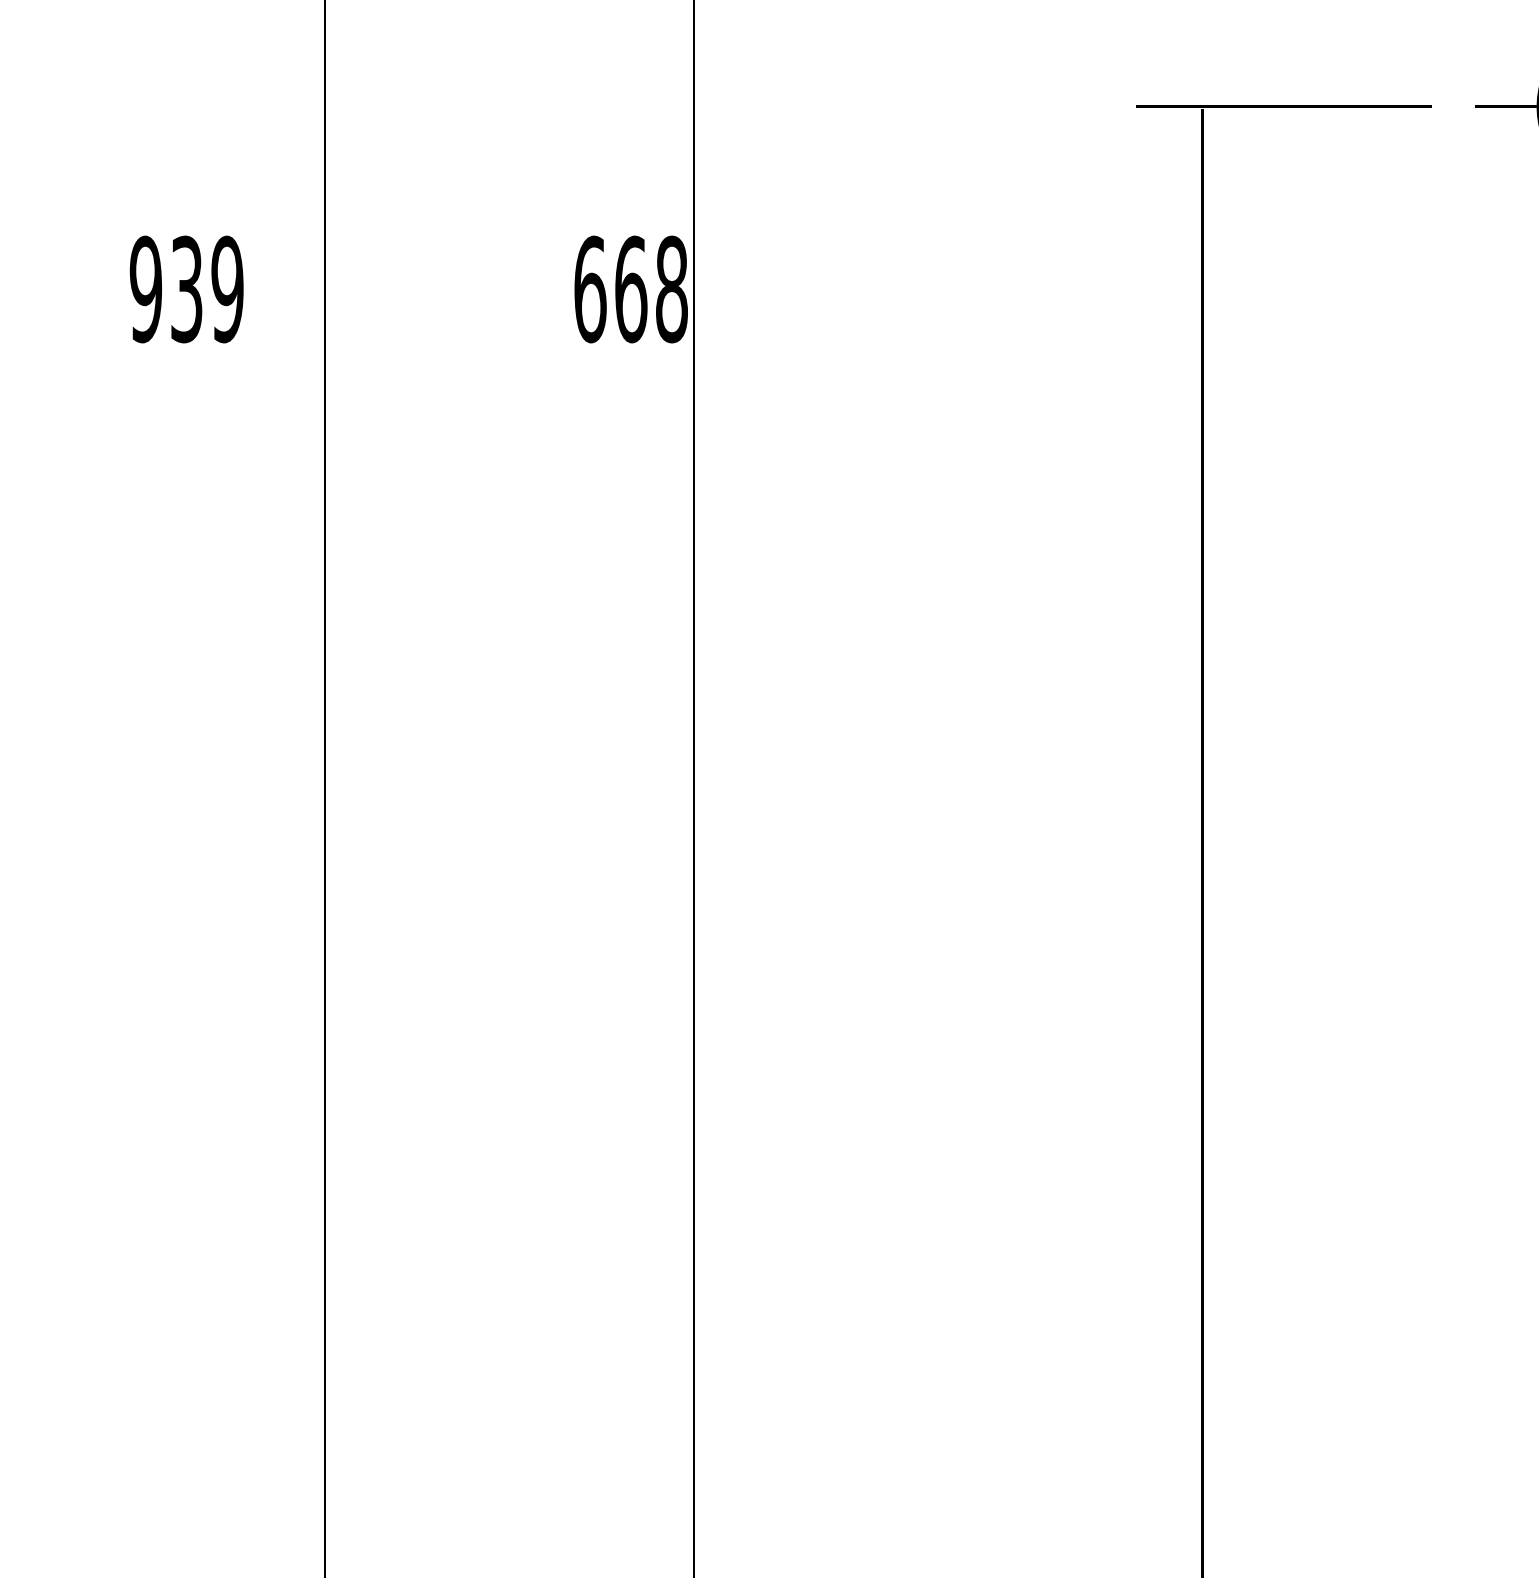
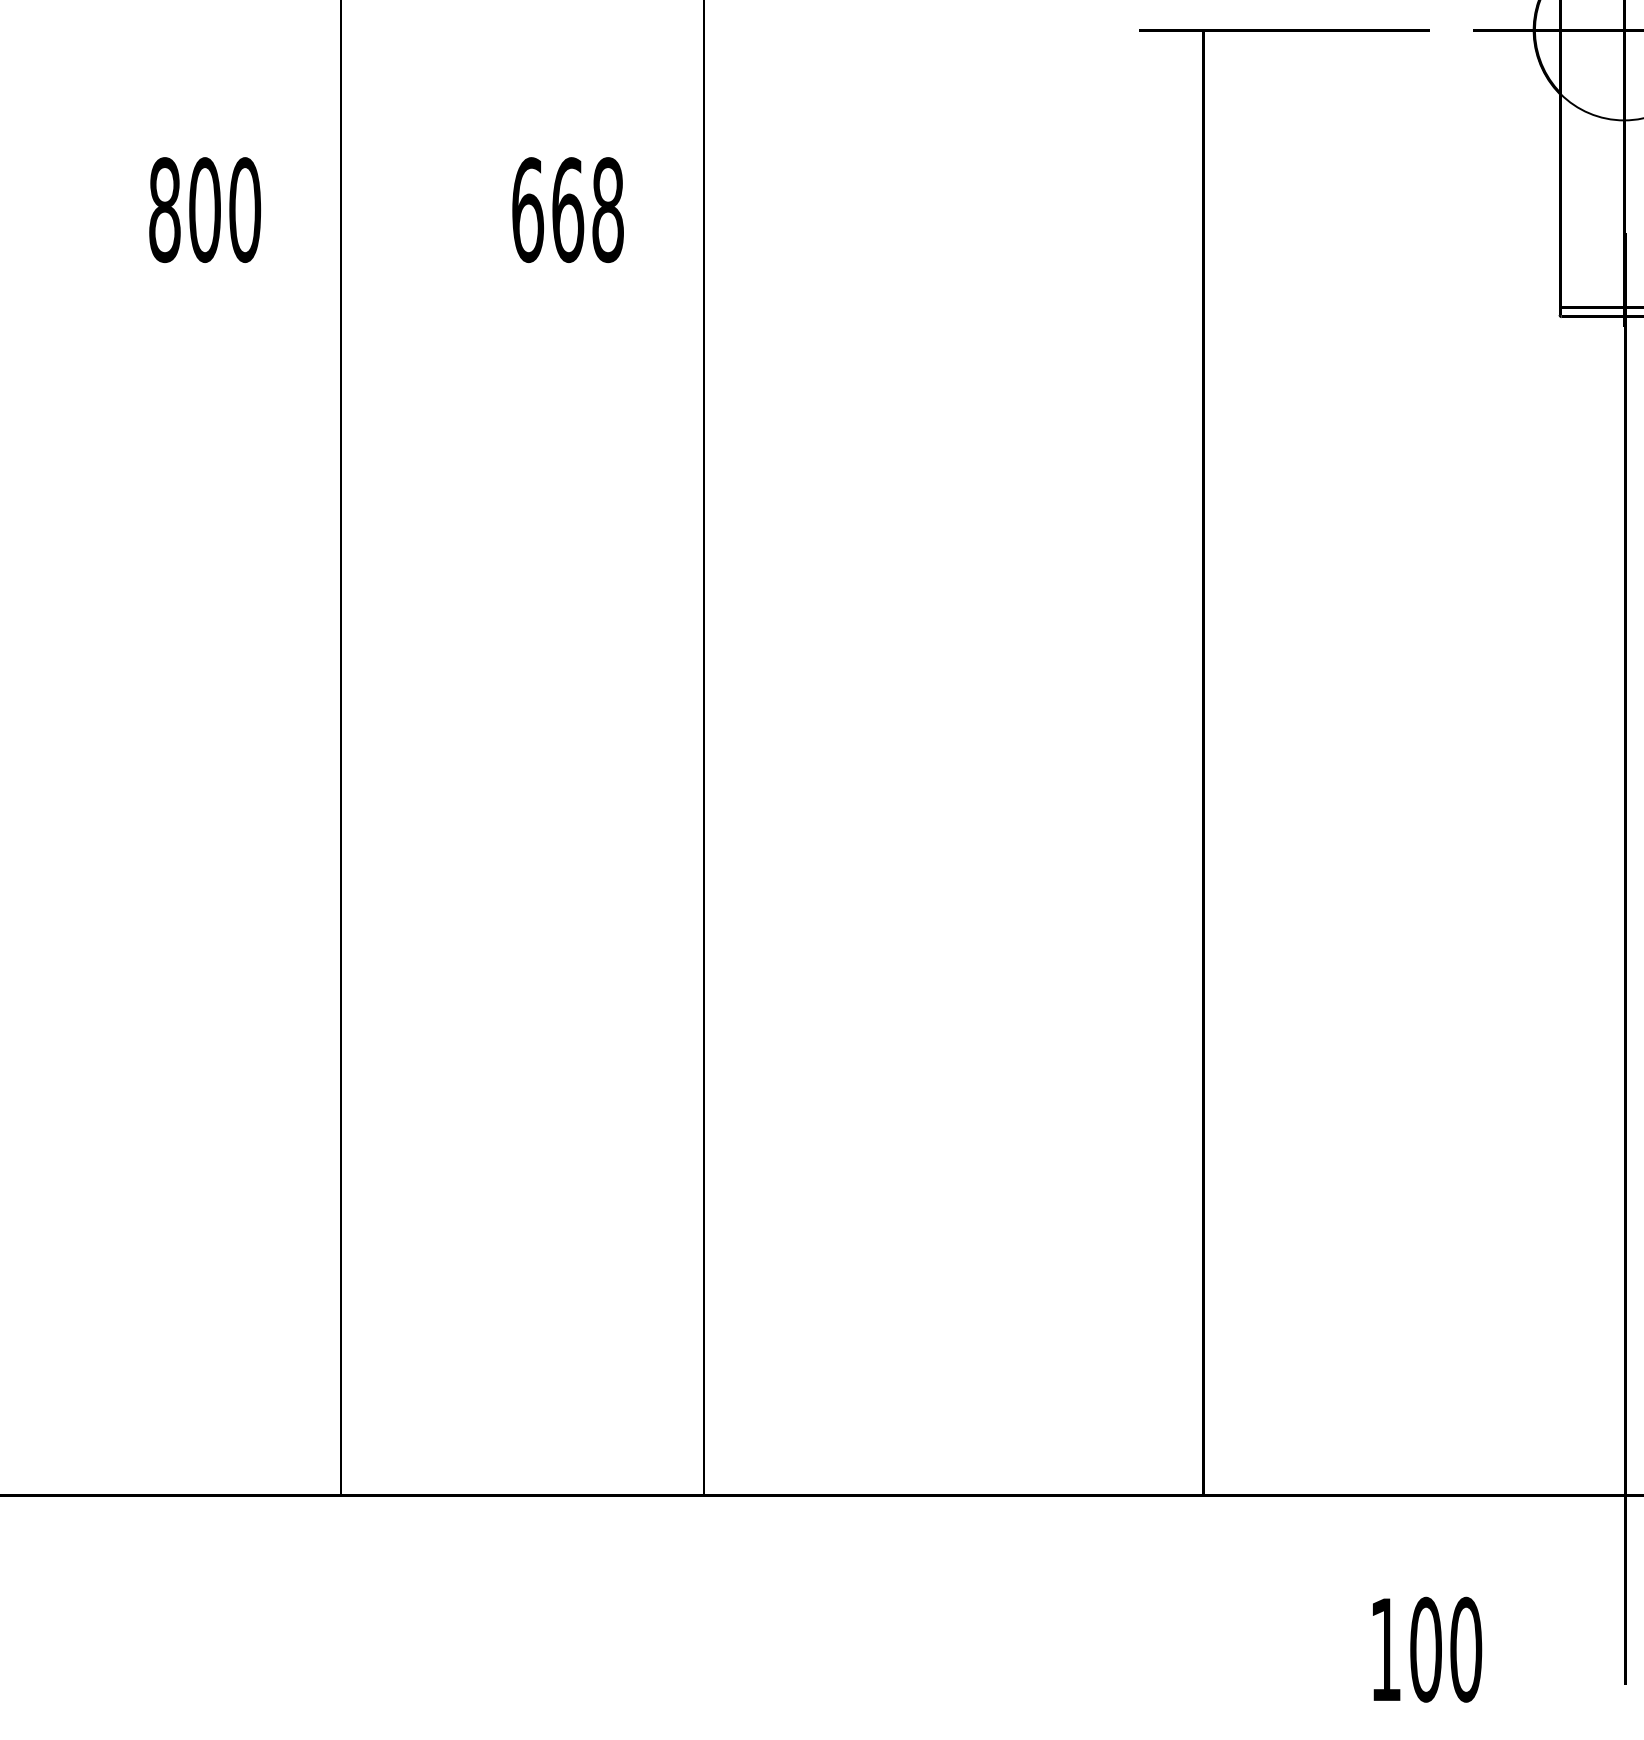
text: (630, 288) -> (567, 209), moved
text: (187, 289) -> (205, 210), 939 -> 800

